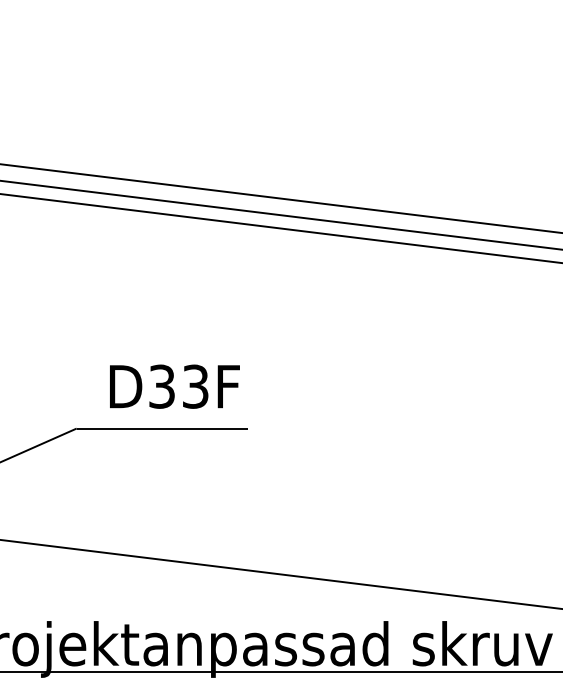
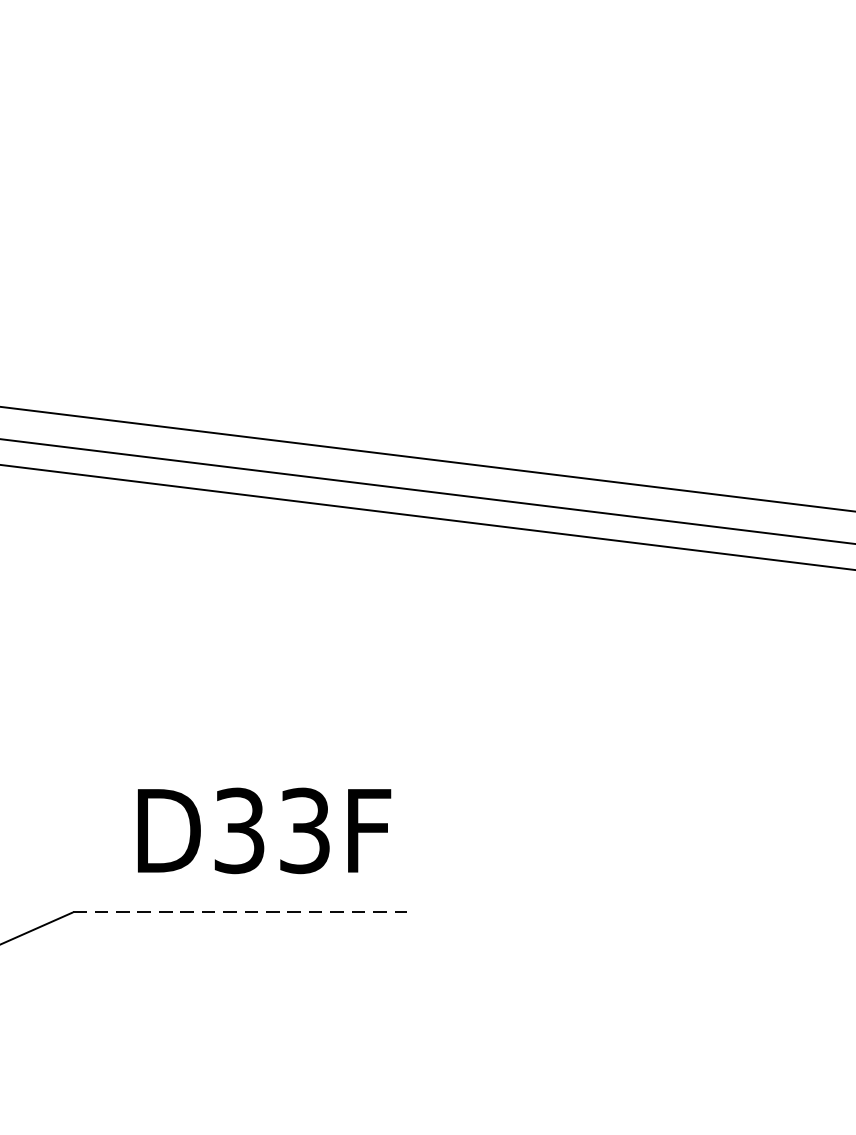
line: (162, 428) -> (240, 912), solid -> dashed

